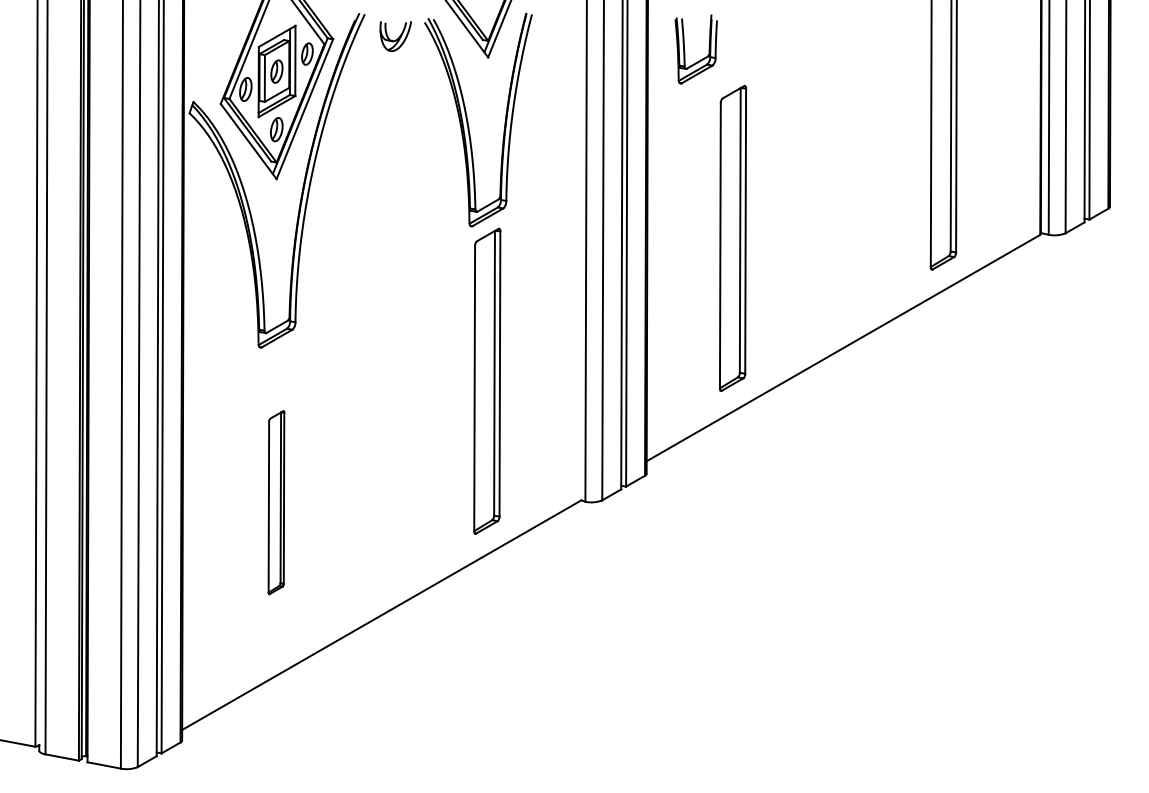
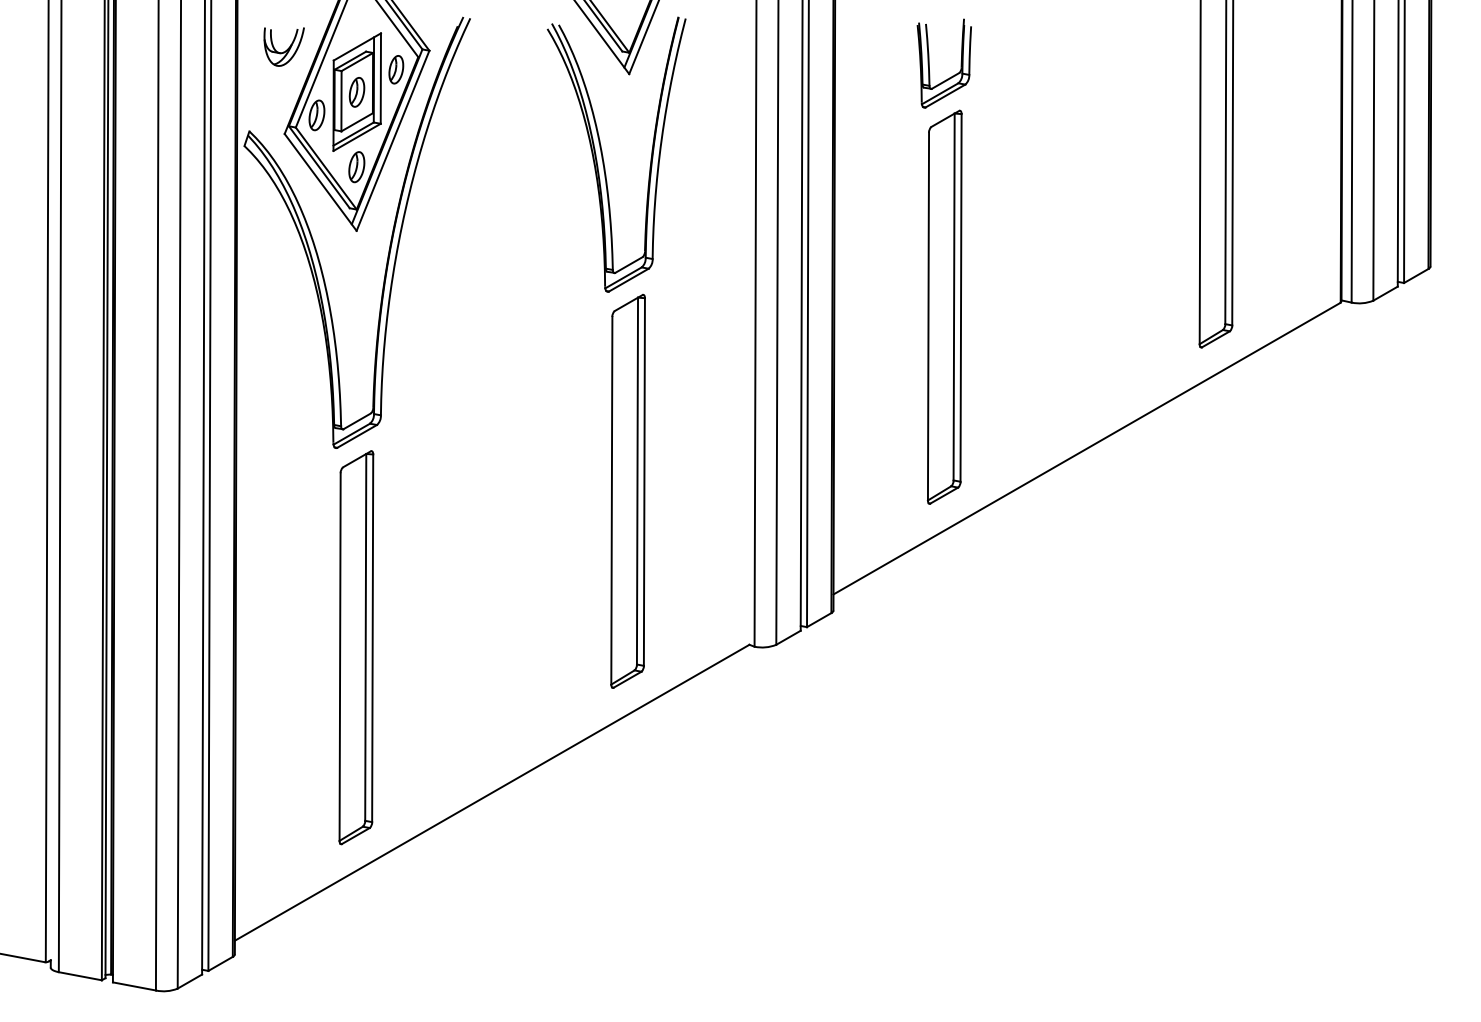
part: (395, 36) -> (283, 46), moved
part: (684, 49) -> (929, 63), moved
part: (276, 502) -> (356, 647), size x1.67

